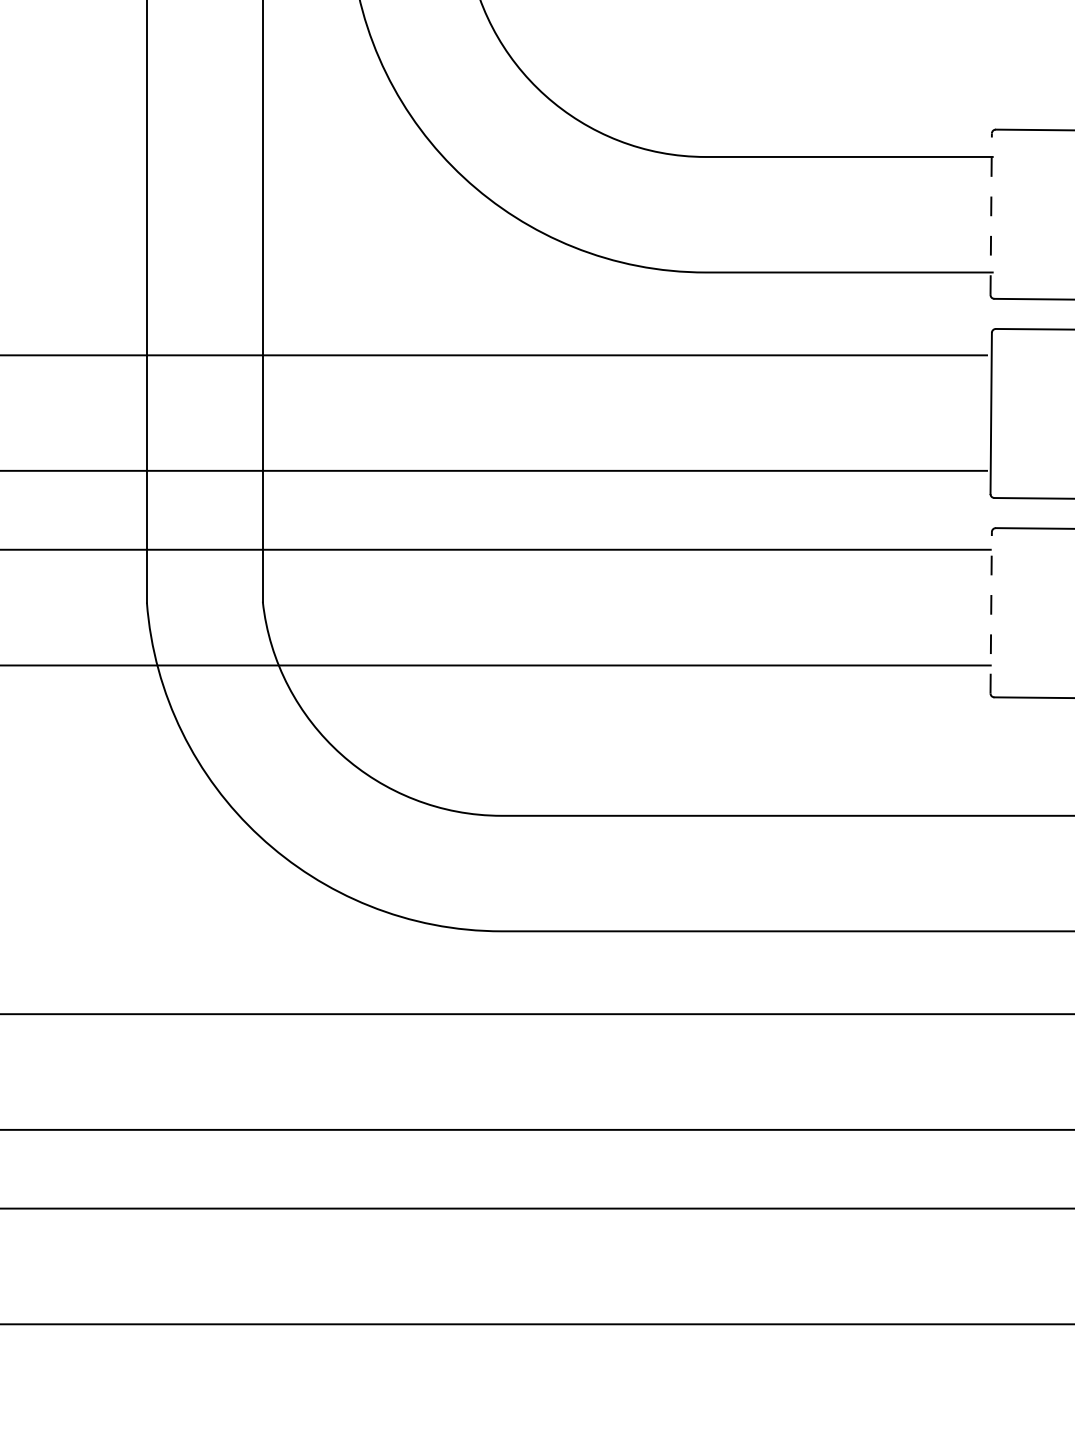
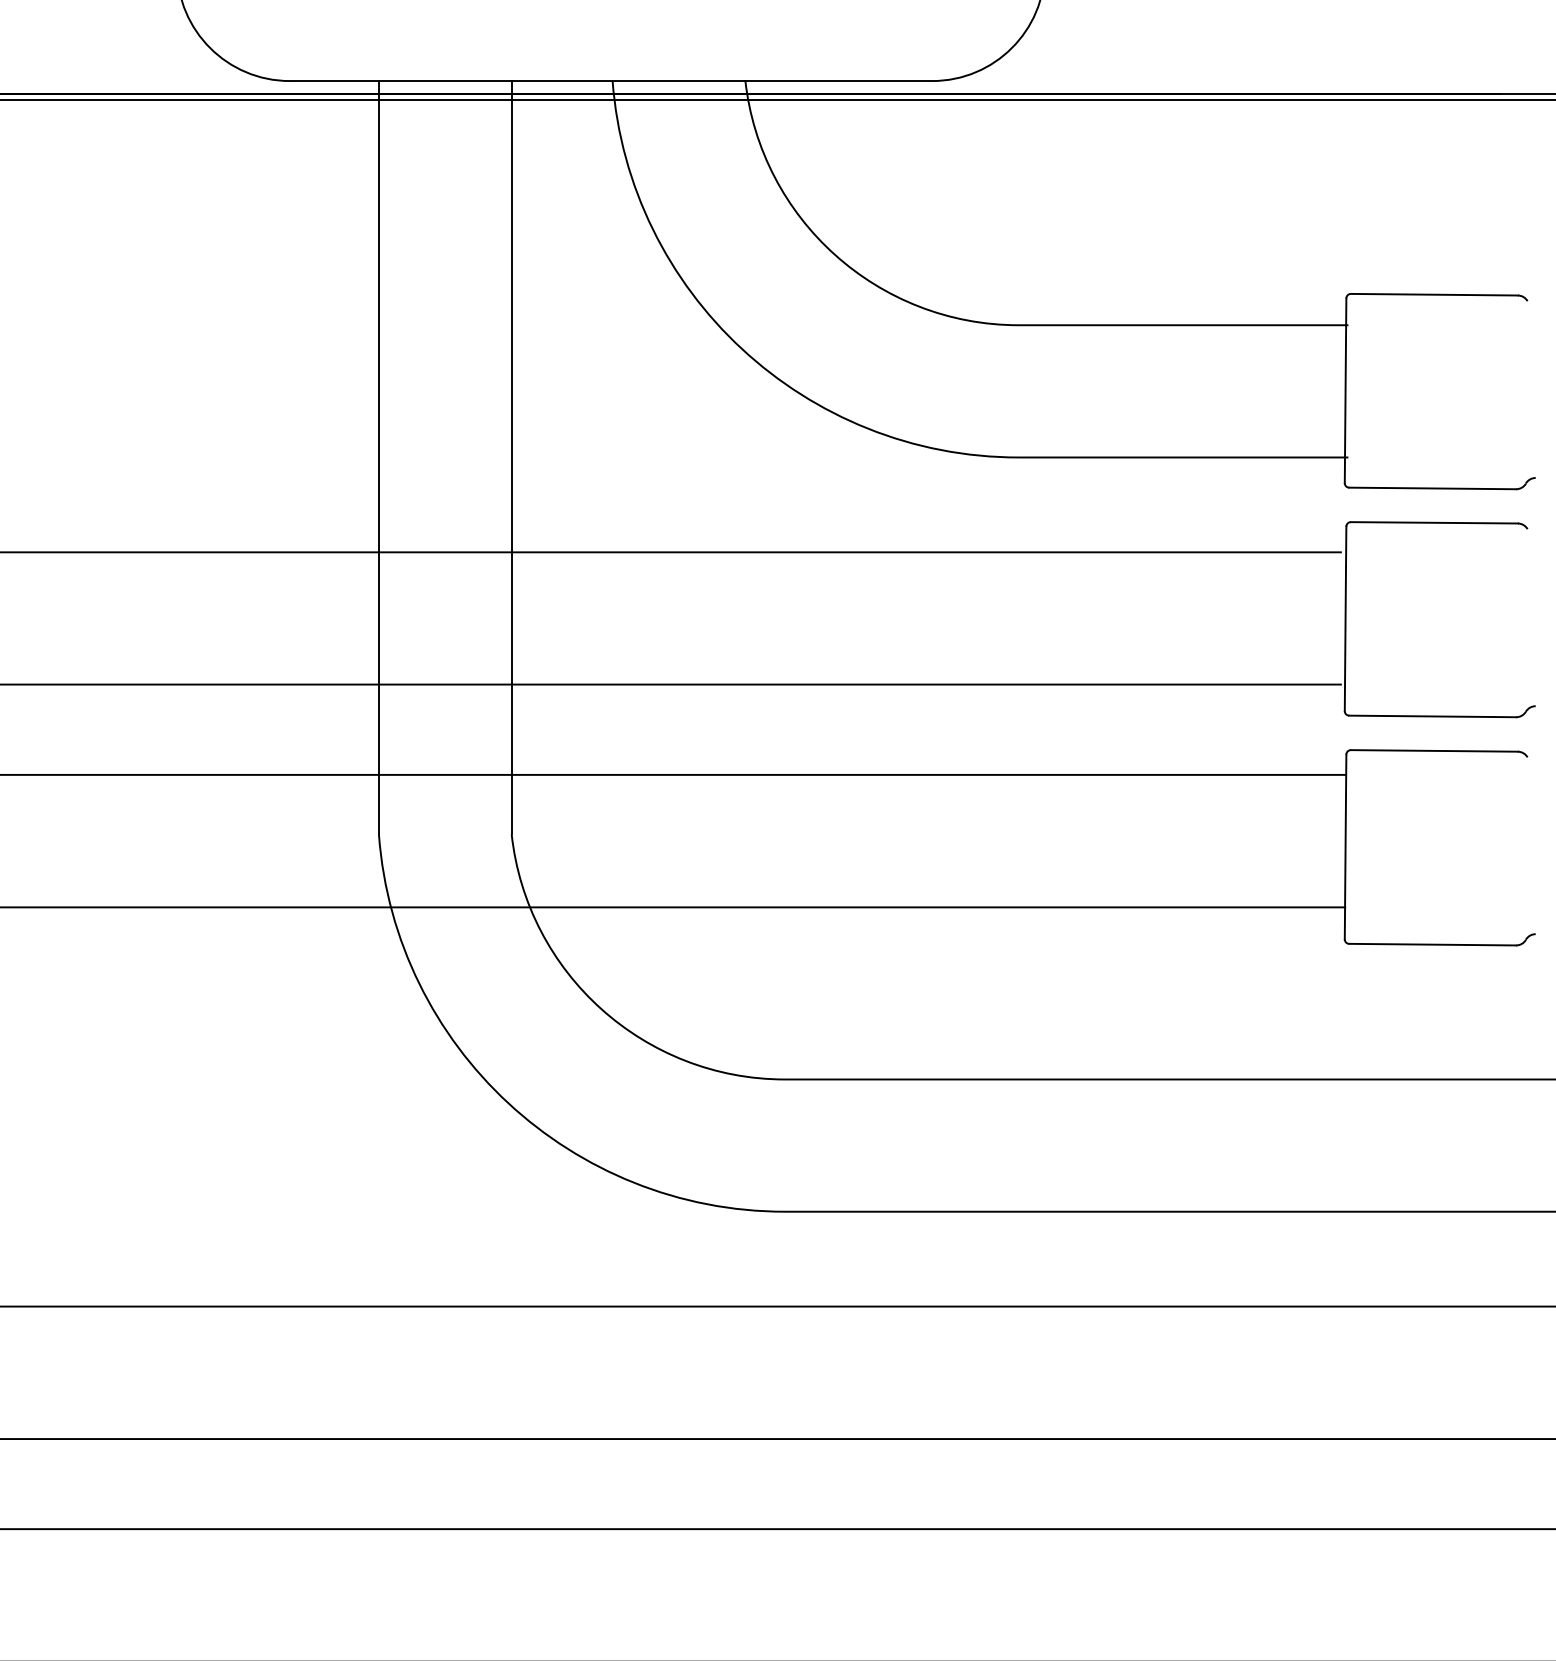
line: (991, 213) -> (1345, 390), dashed -> solid
line: (991, 612) -> (1345, 846), dashed -> solid

